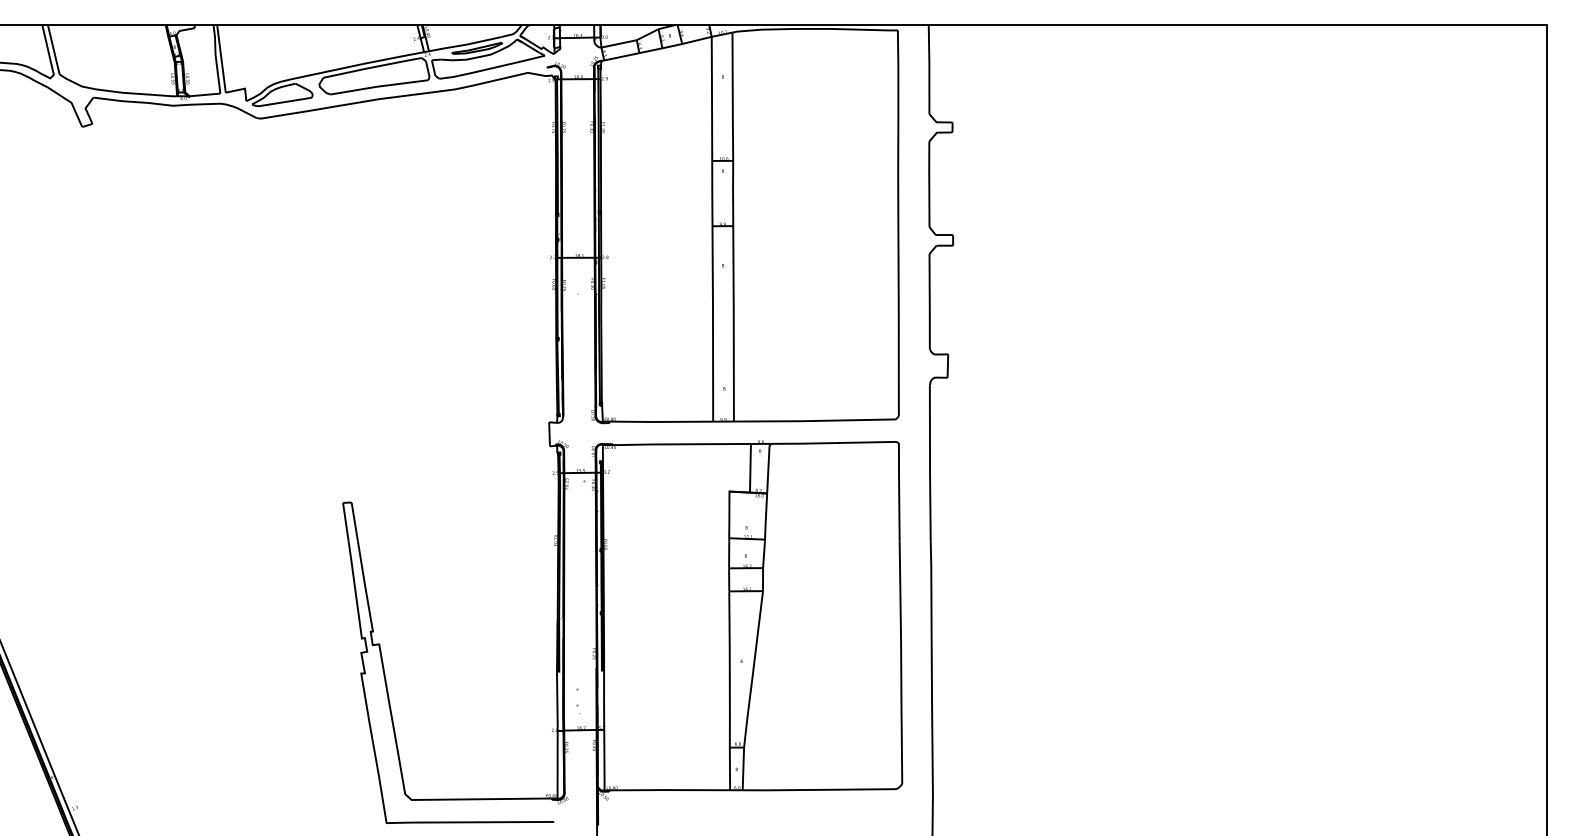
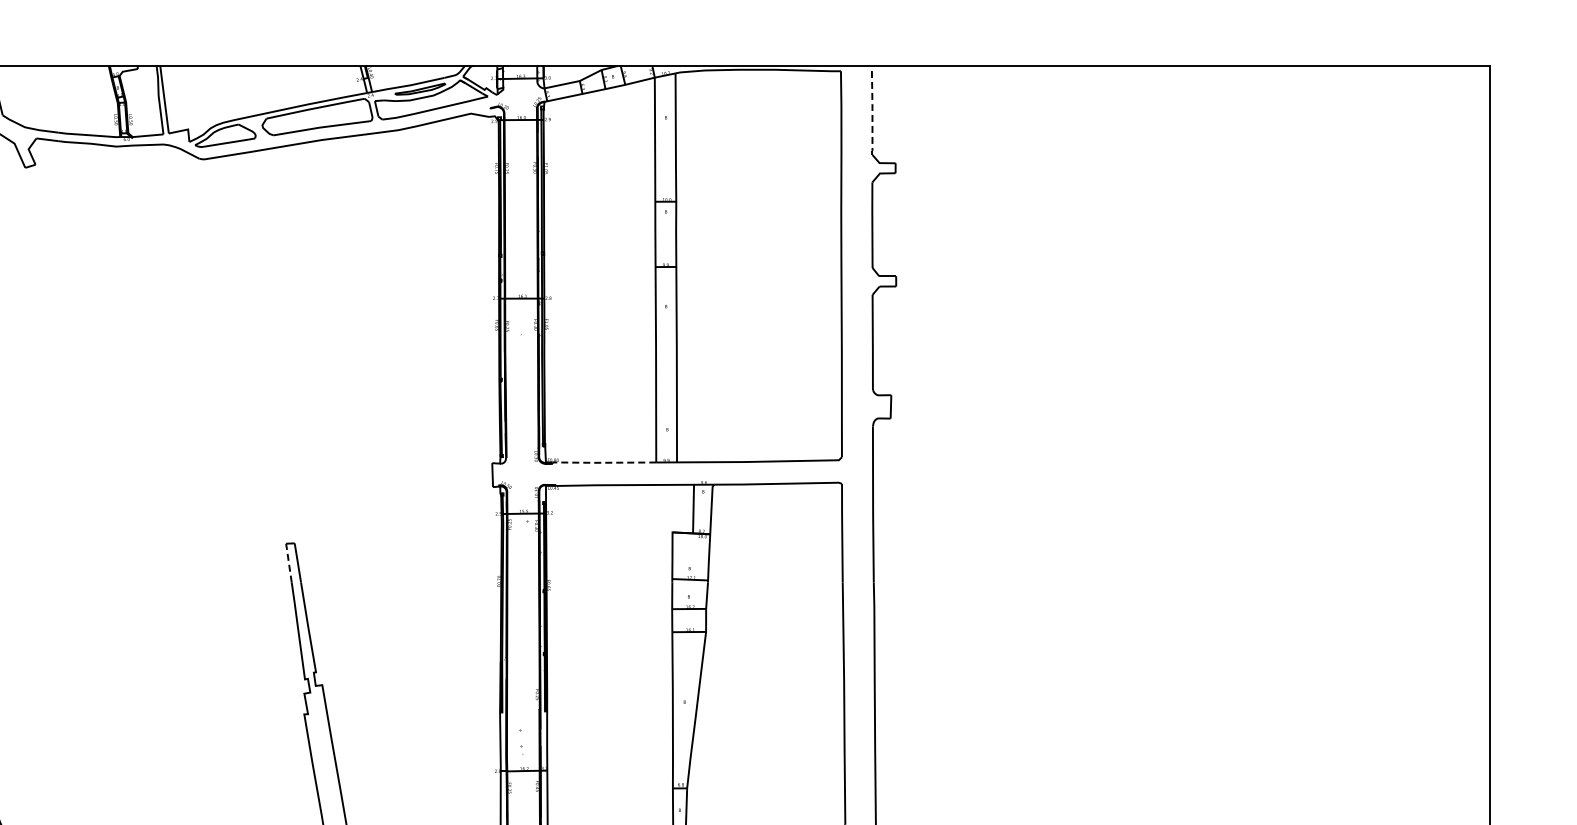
line: (929, 69) -> (872, 110), solid -> dashed
line: (660, 421) -> (603, 462), solid -> dashed
line: (345, 522) -> (288, 563), solid -> dashed

